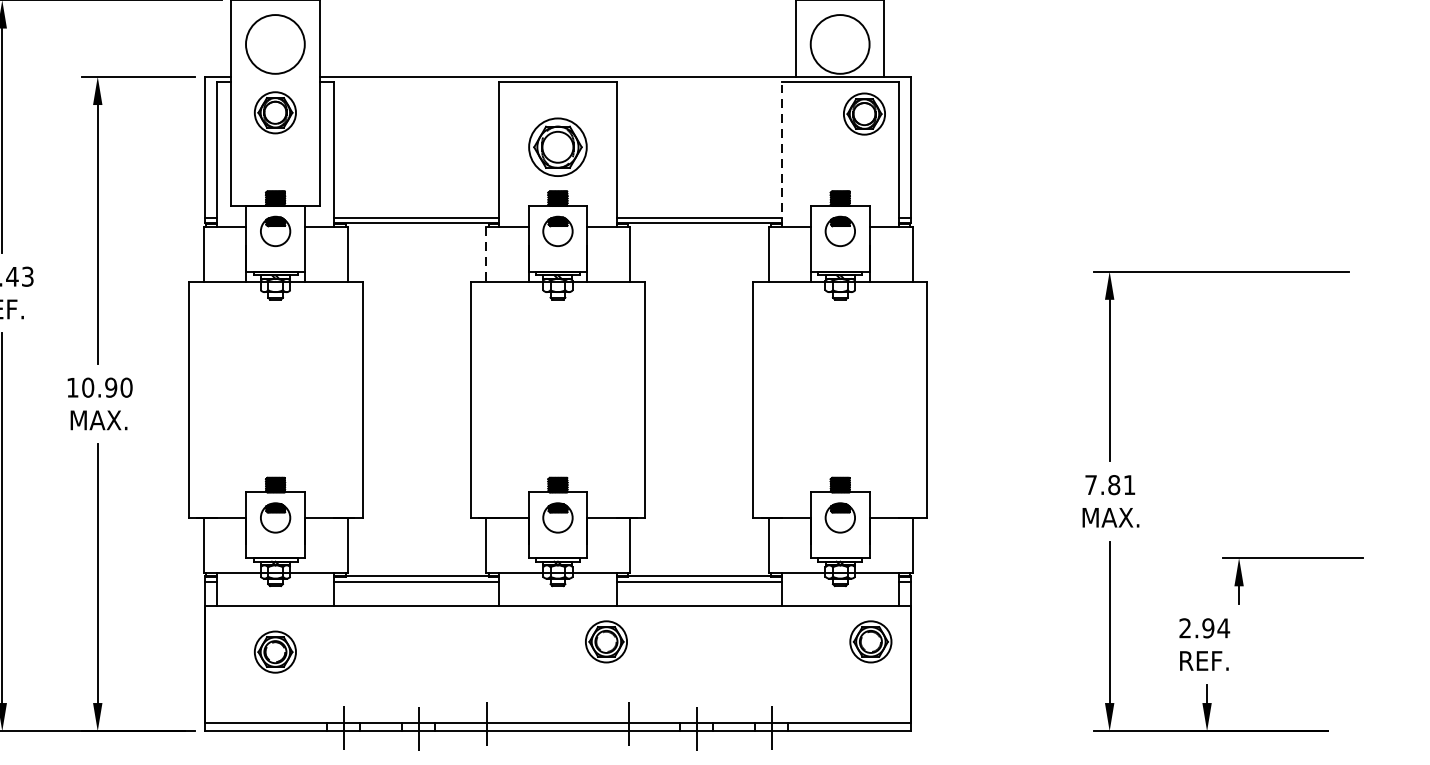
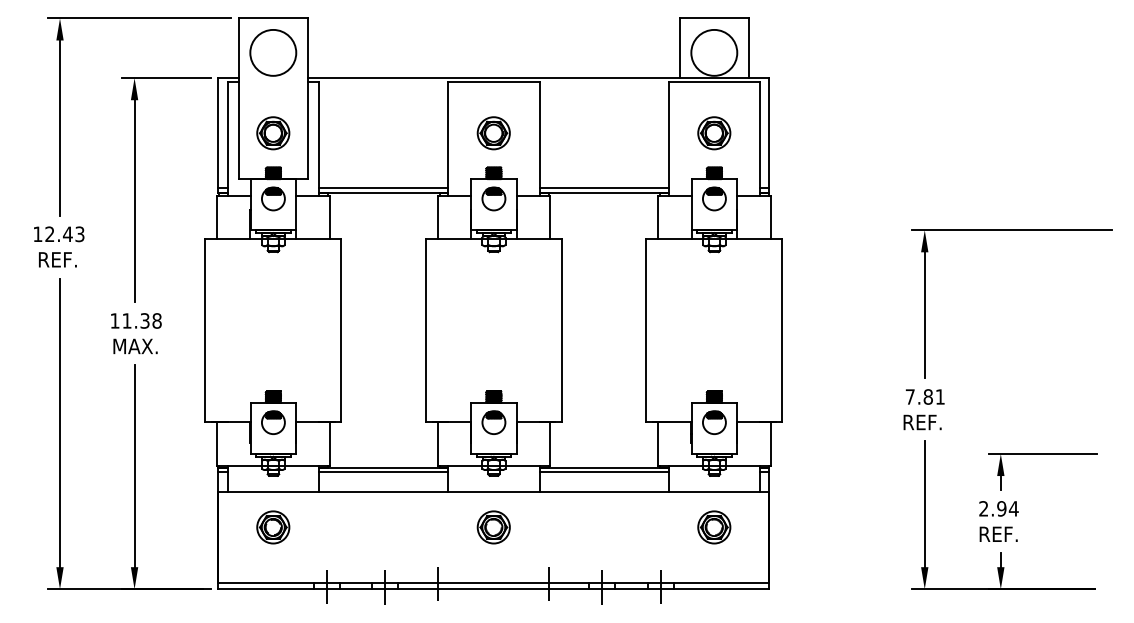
part: (275, 113) -> (273, 133), moved
part: (864, 114) -> (714, 133), moved
part: (557, 147) -> (493, 133), size x0.71
line: (781, 154) -> (668, 138), dashed -> solid
line: (485, 255) -> (437, 217), dashed -> solid
text: (106, 387) -> (141, 320), 10.90 -> 11.38
text: (1111, 517) -> (926, 422), MAX. -> REF.
part: (1292, 558) -> (1042, 454), moved
part: (606, 641) -> (493, 527), moved
part: (871, 641) -> (714, 527), moved

